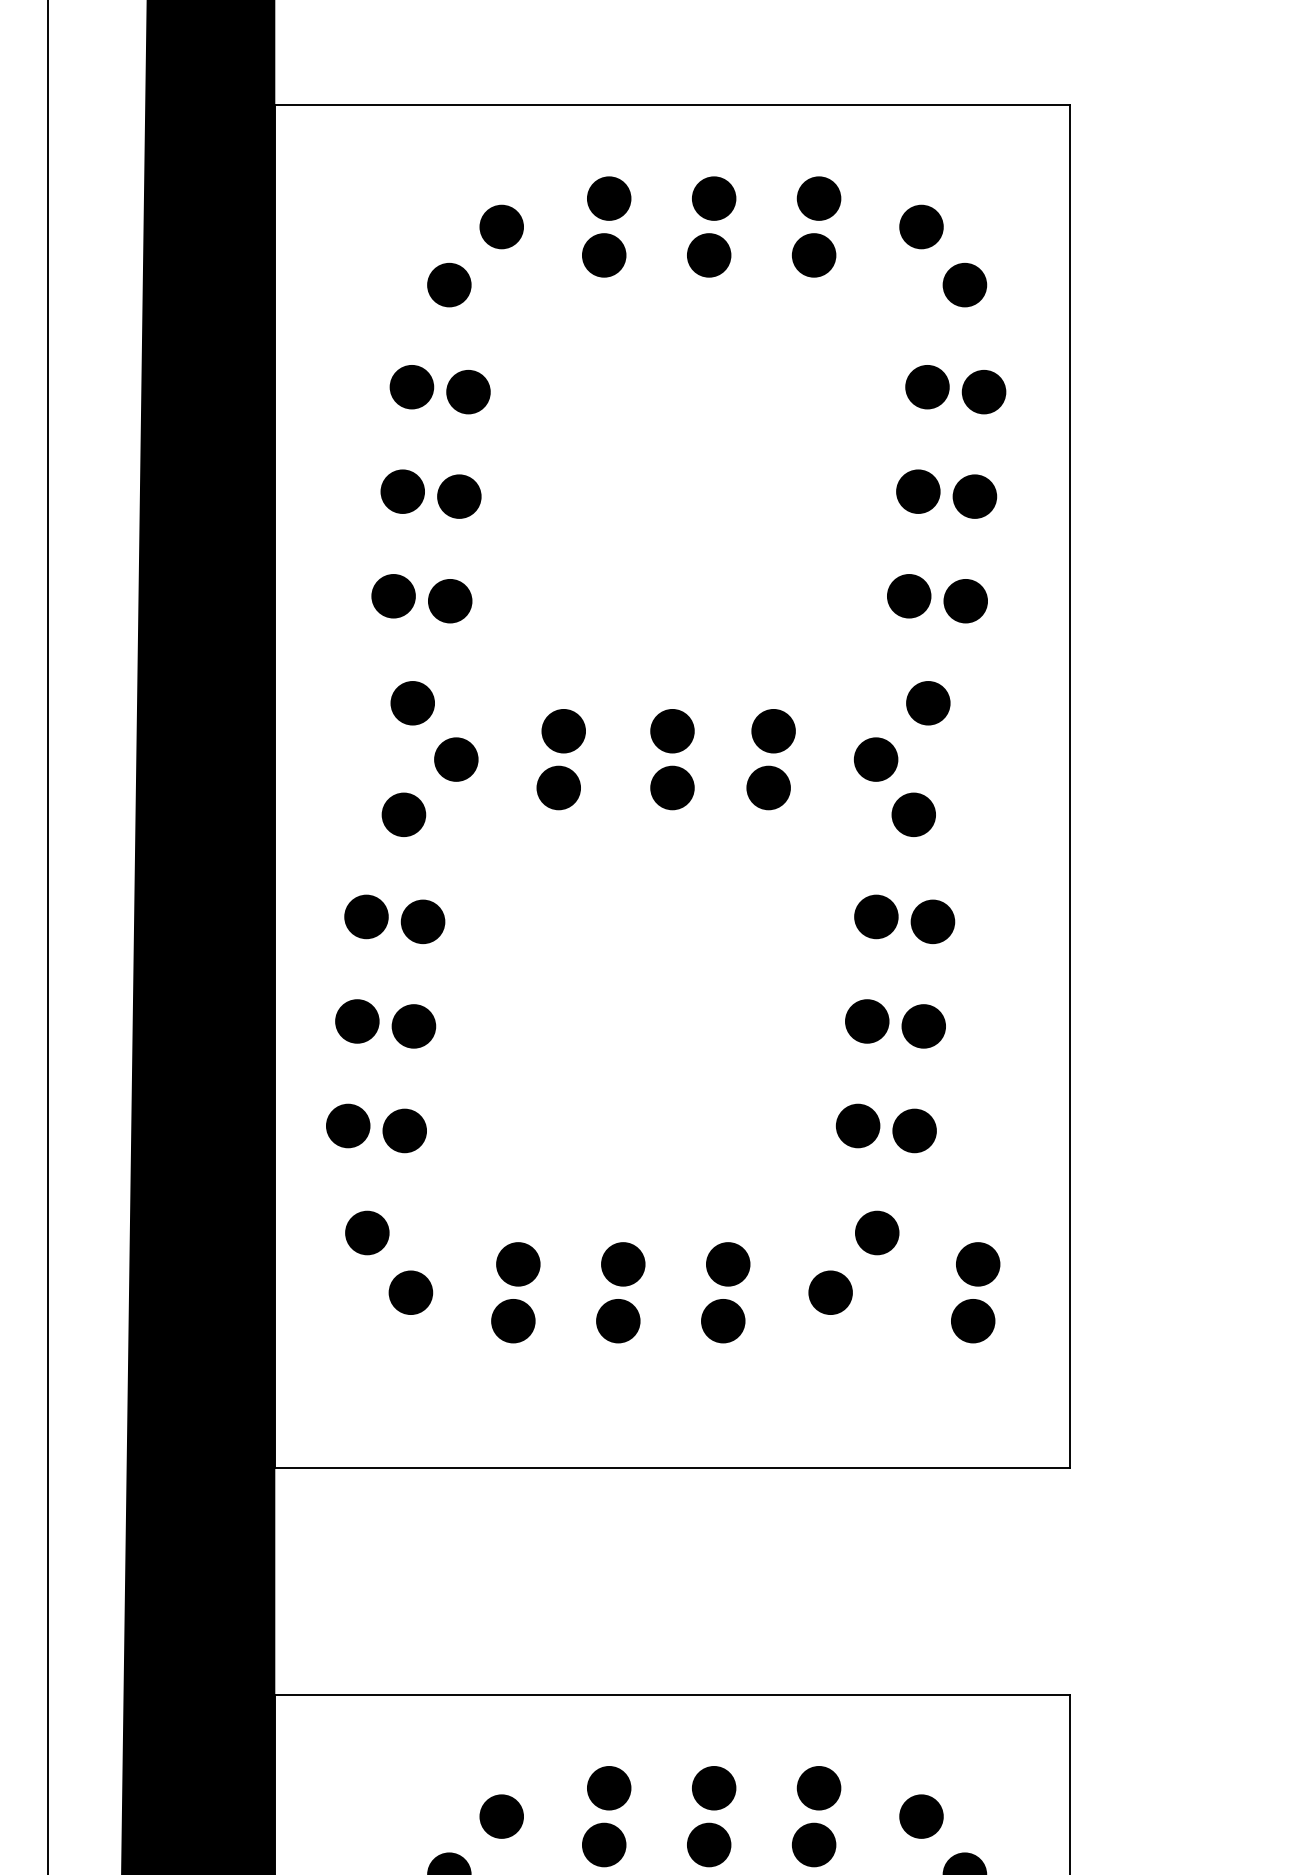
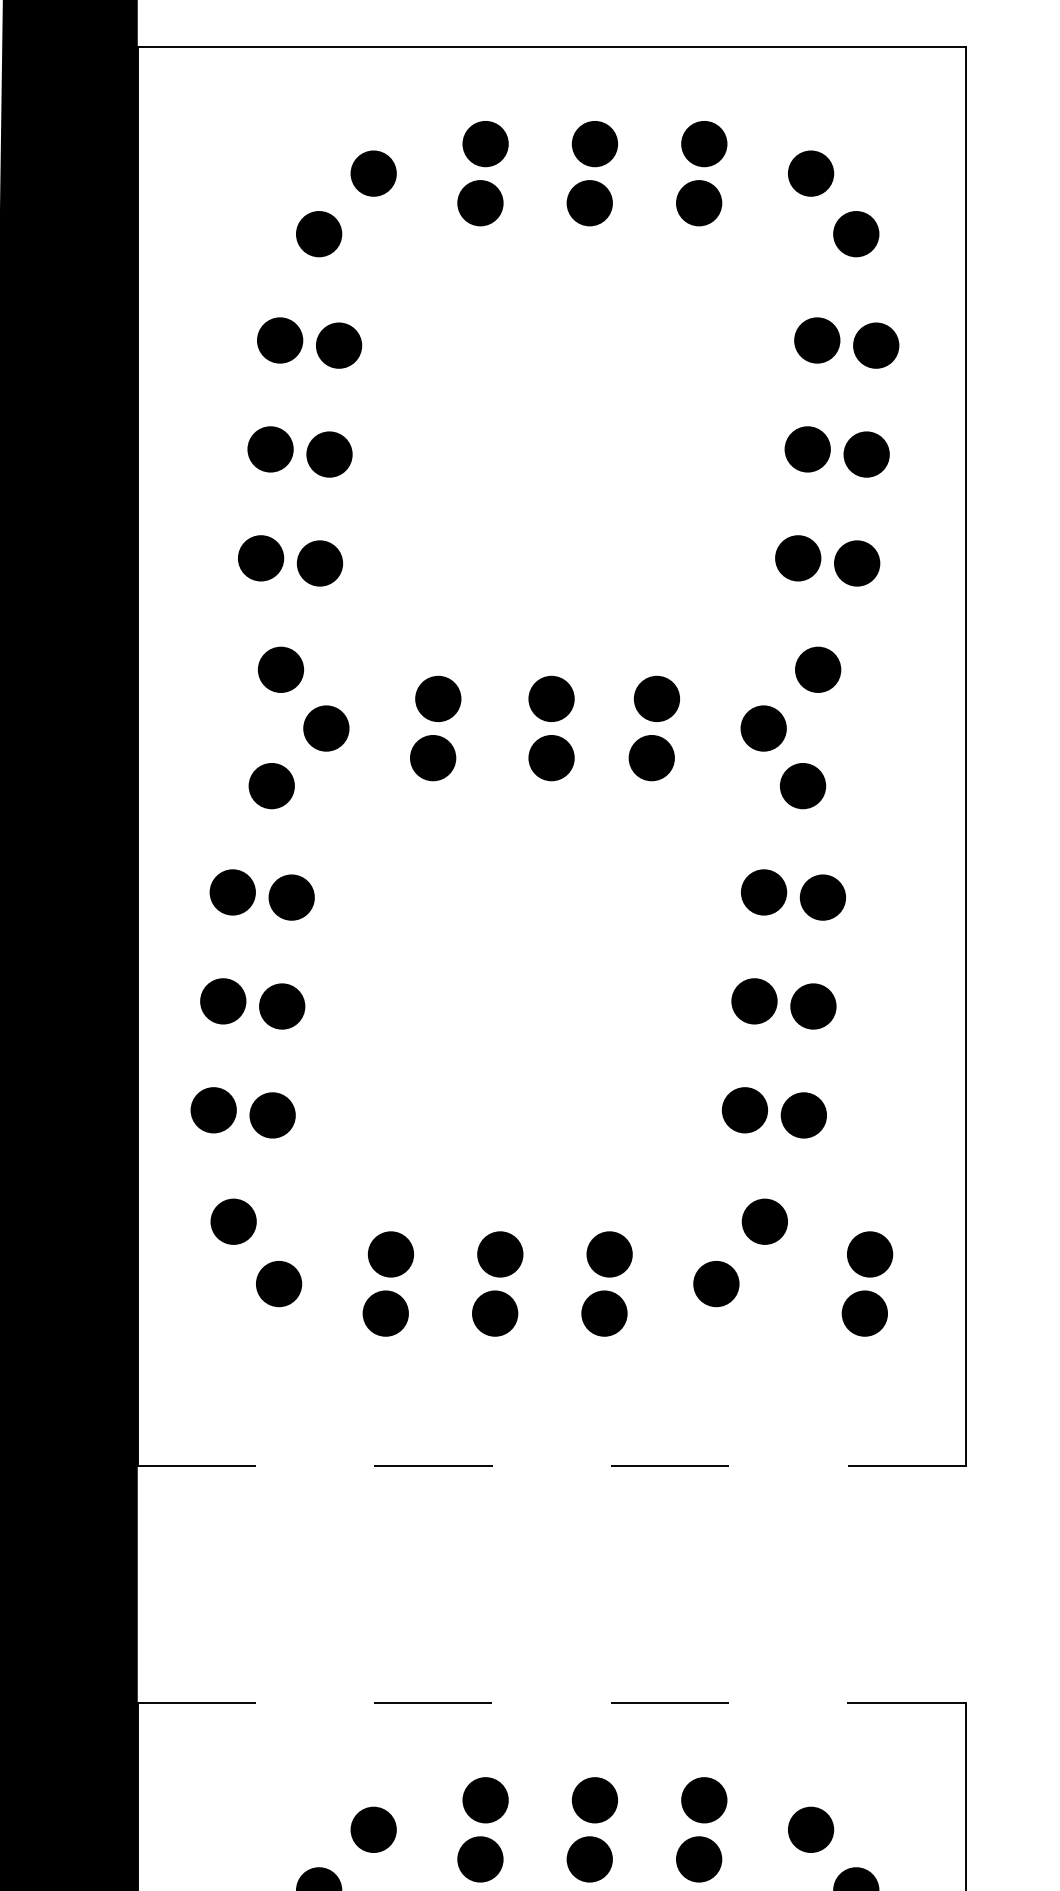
line: (673, 1467) -> (552, 1466), solid -> dashed
line: (672, 1694) -> (551, 1702), solid -> dashed

